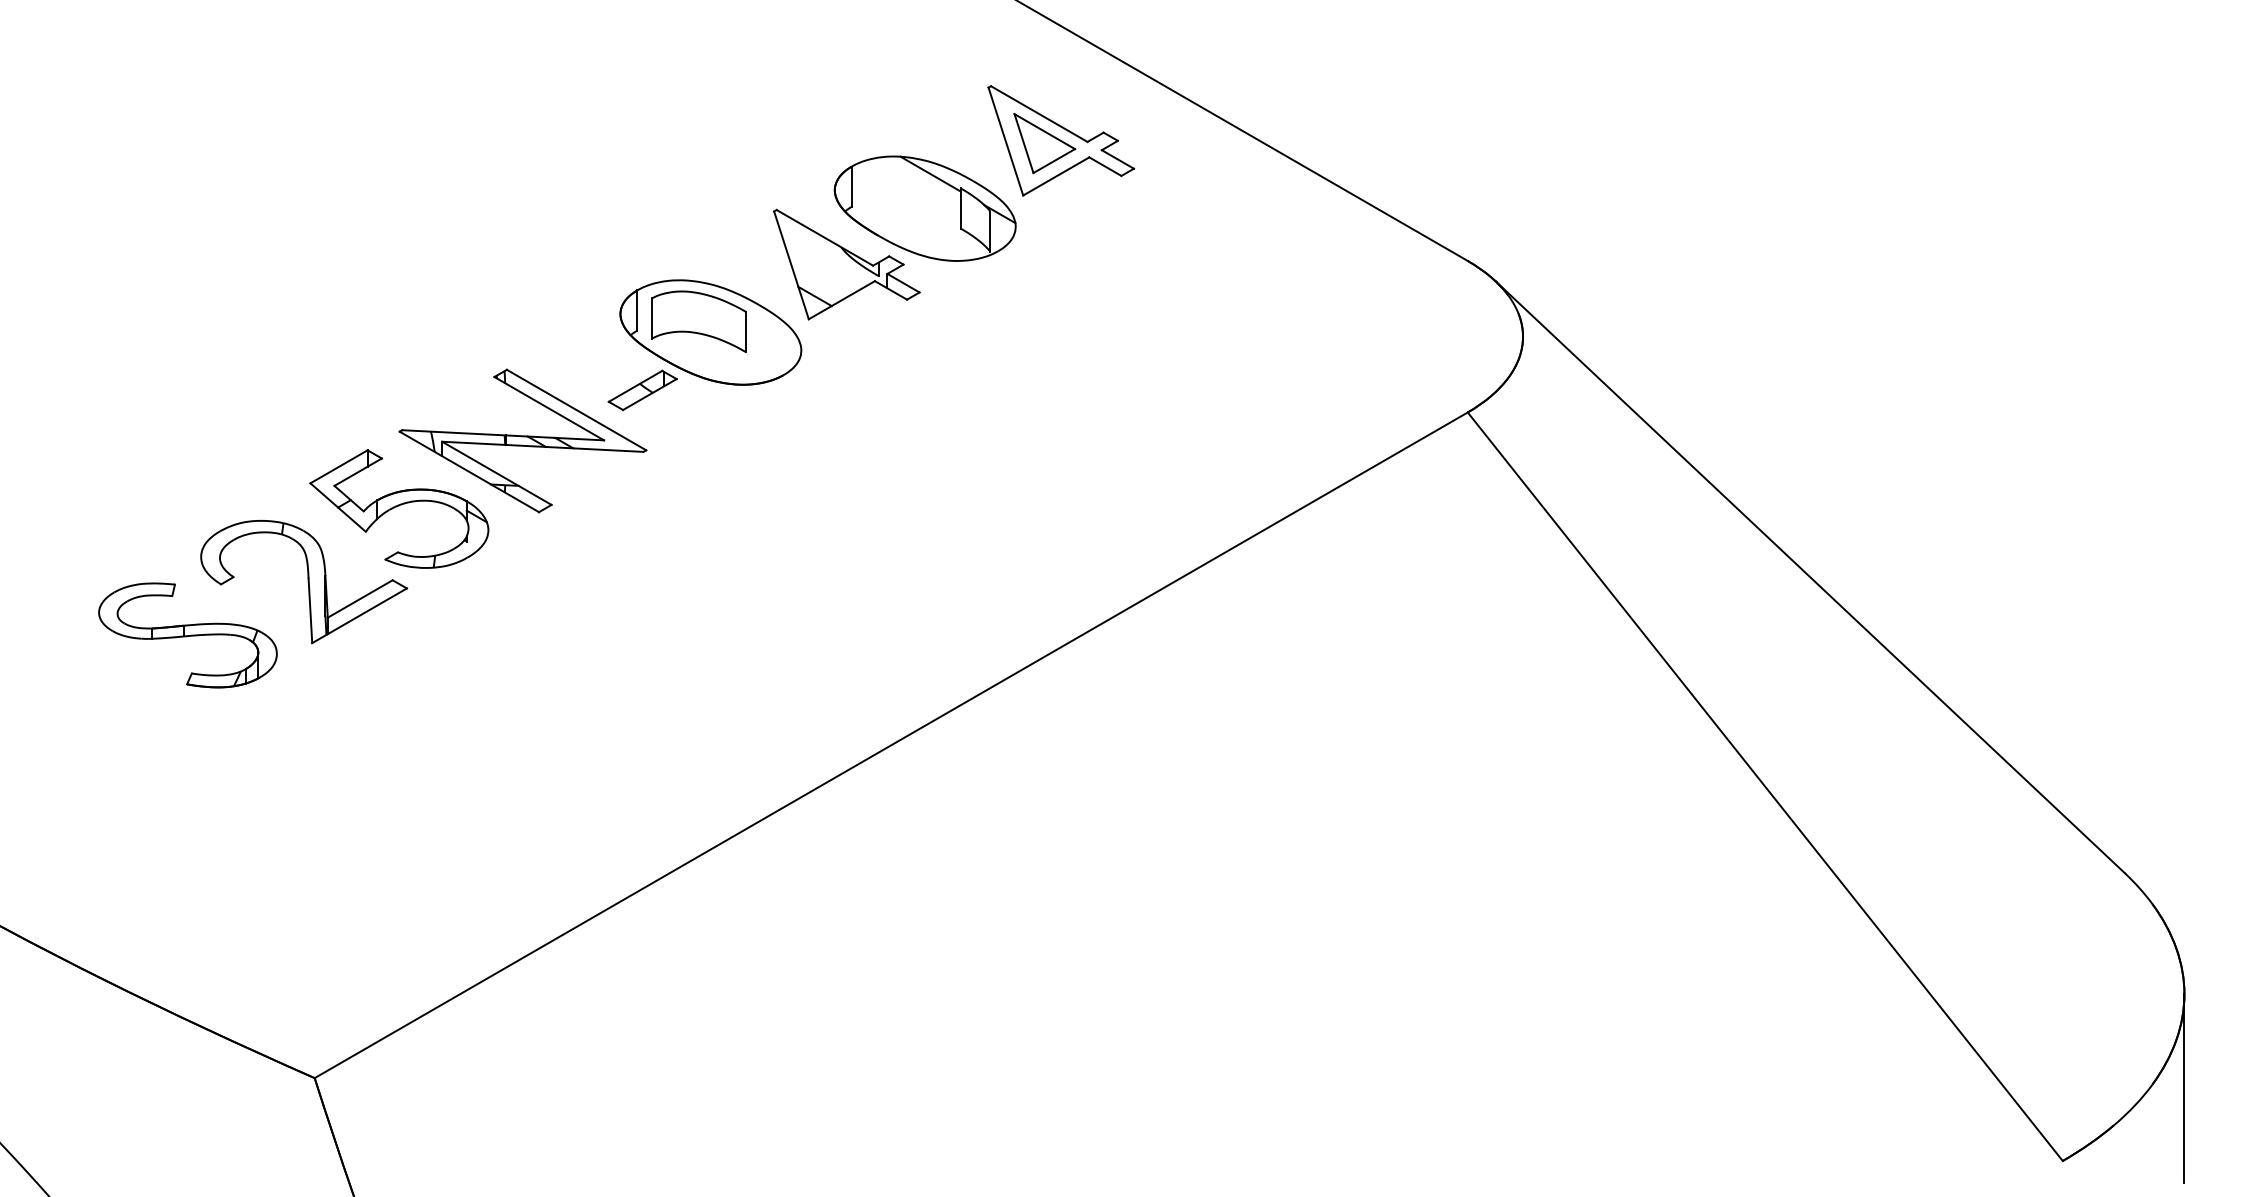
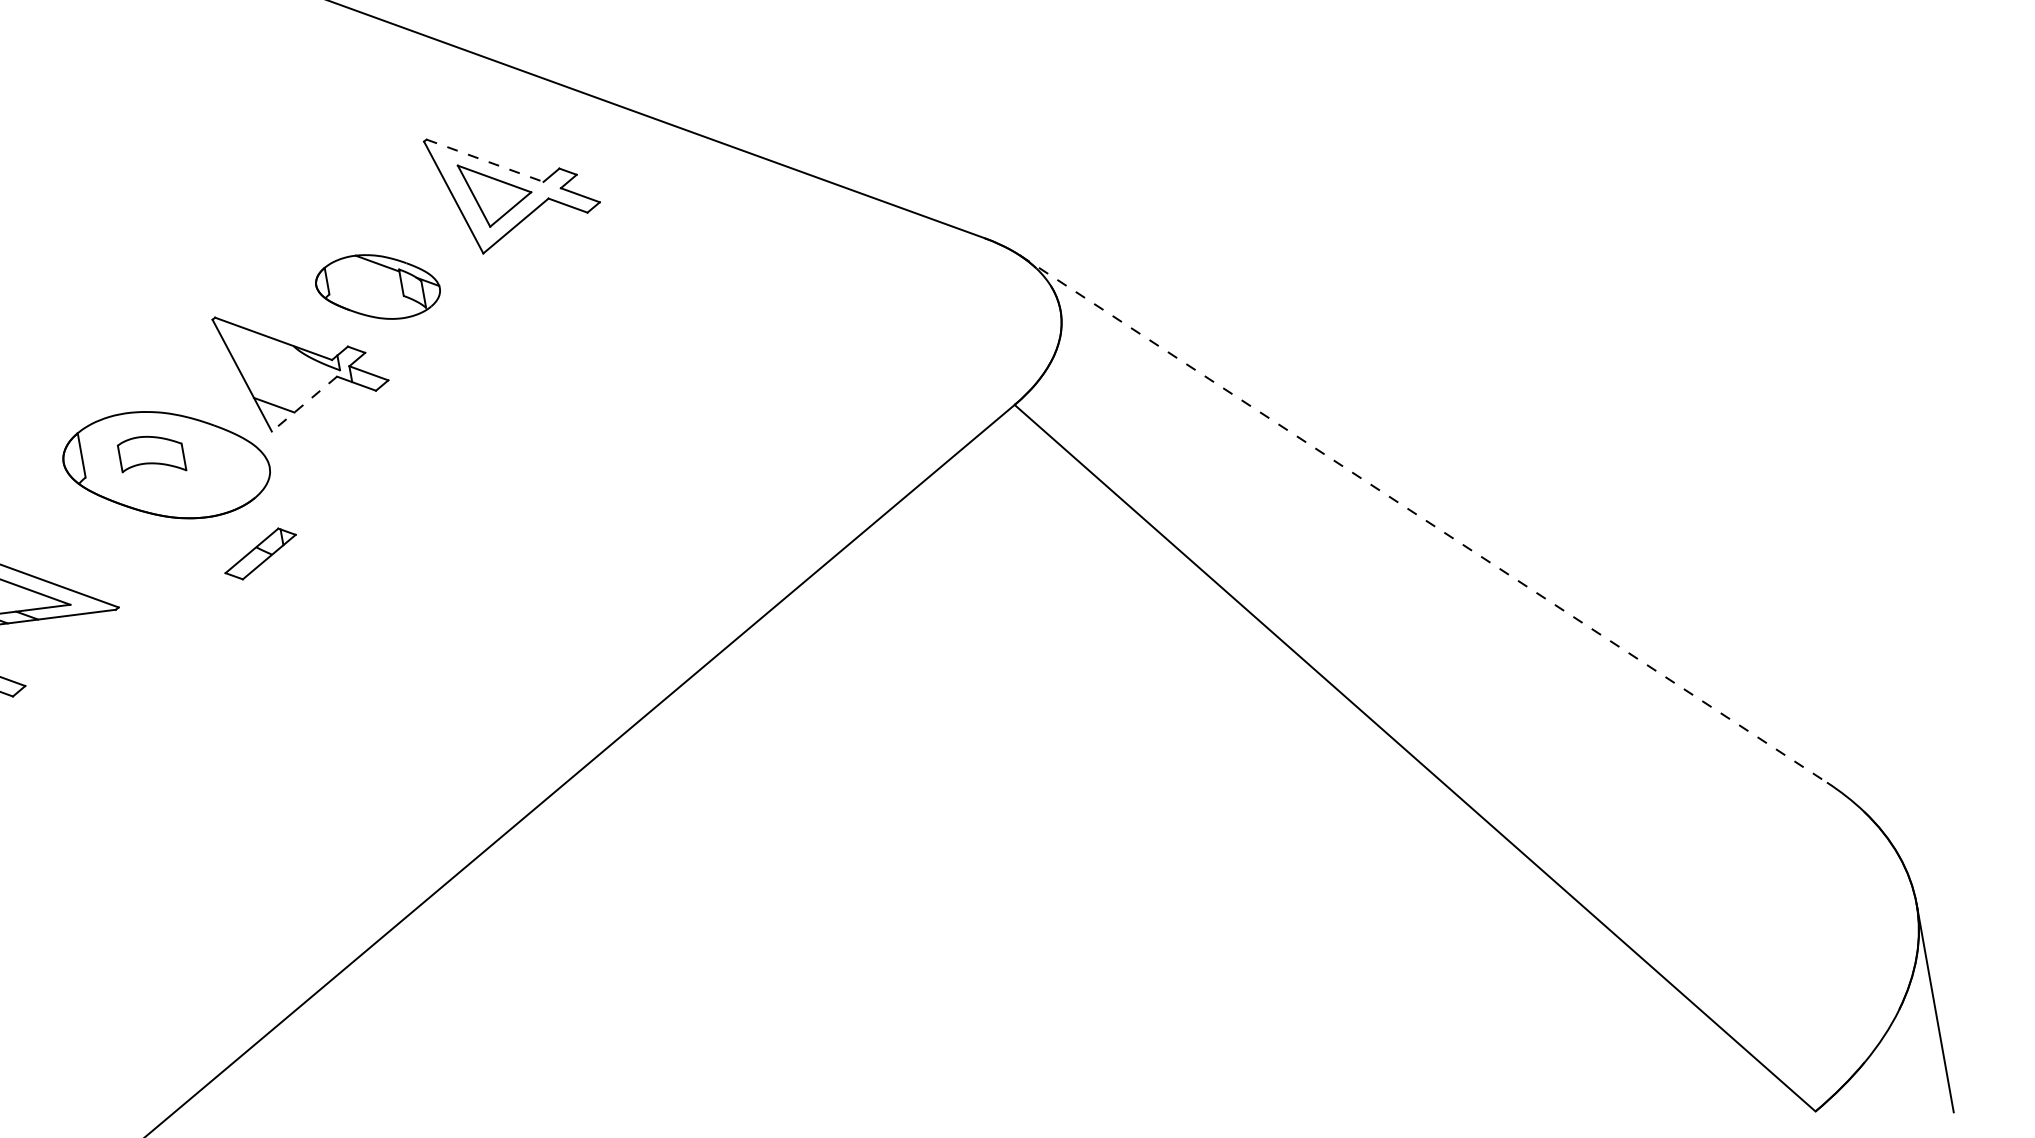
line: (1039, 114) -> (485, 161), solid -> dashed
part: (924, 208) -> (377, 287), size x0.6
line: (841, 300) -> (304, 404), solid -> dashed
part: (698, 321) -> (150, 455), size x0.6
part: (642, 390) -> (260, 554), moved
line: (1810, 577) -> (1423, 519), solid -> dashed

